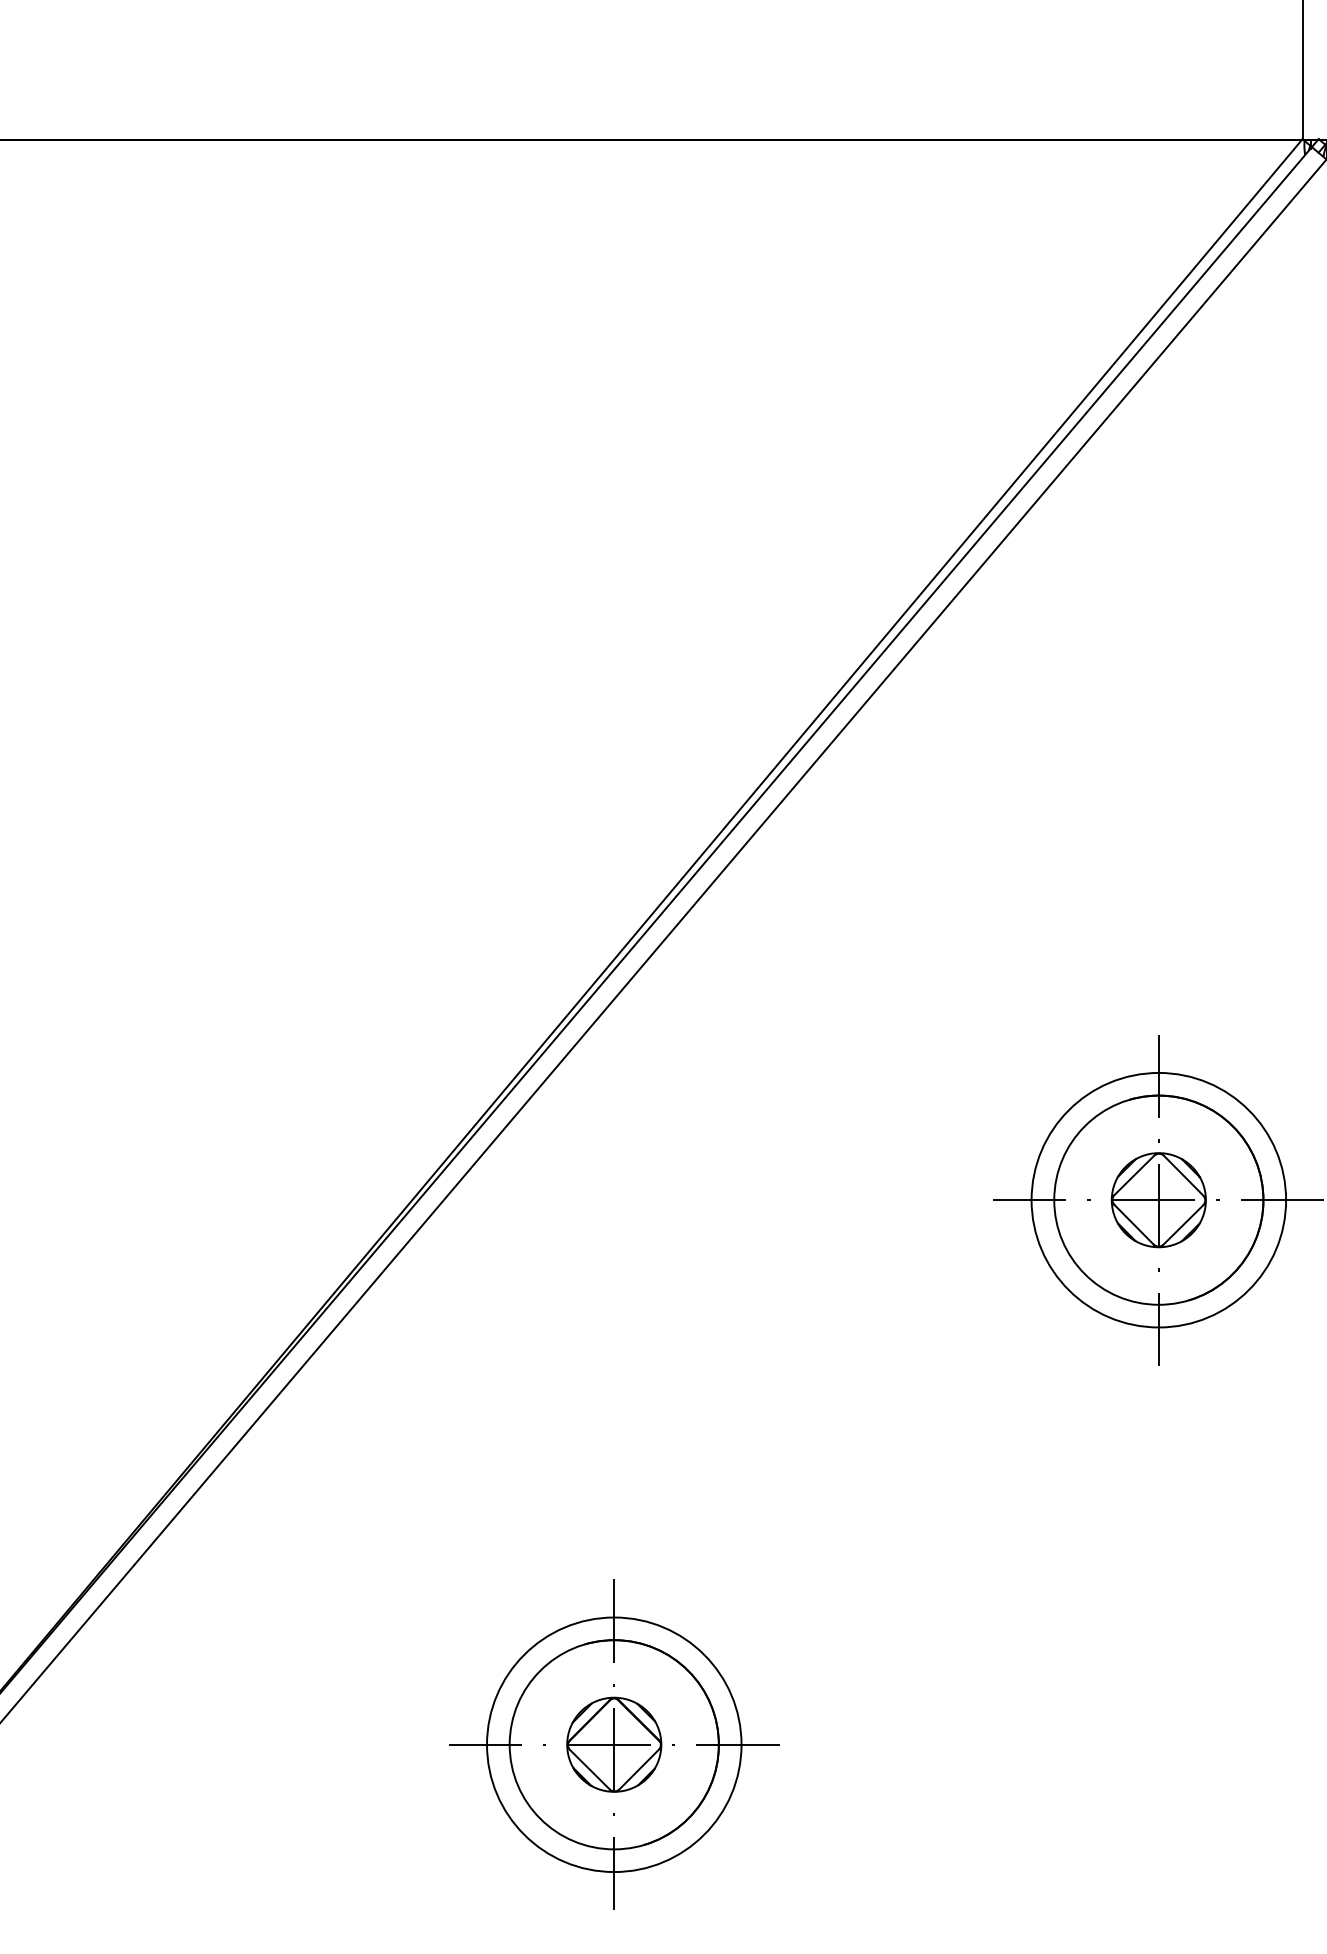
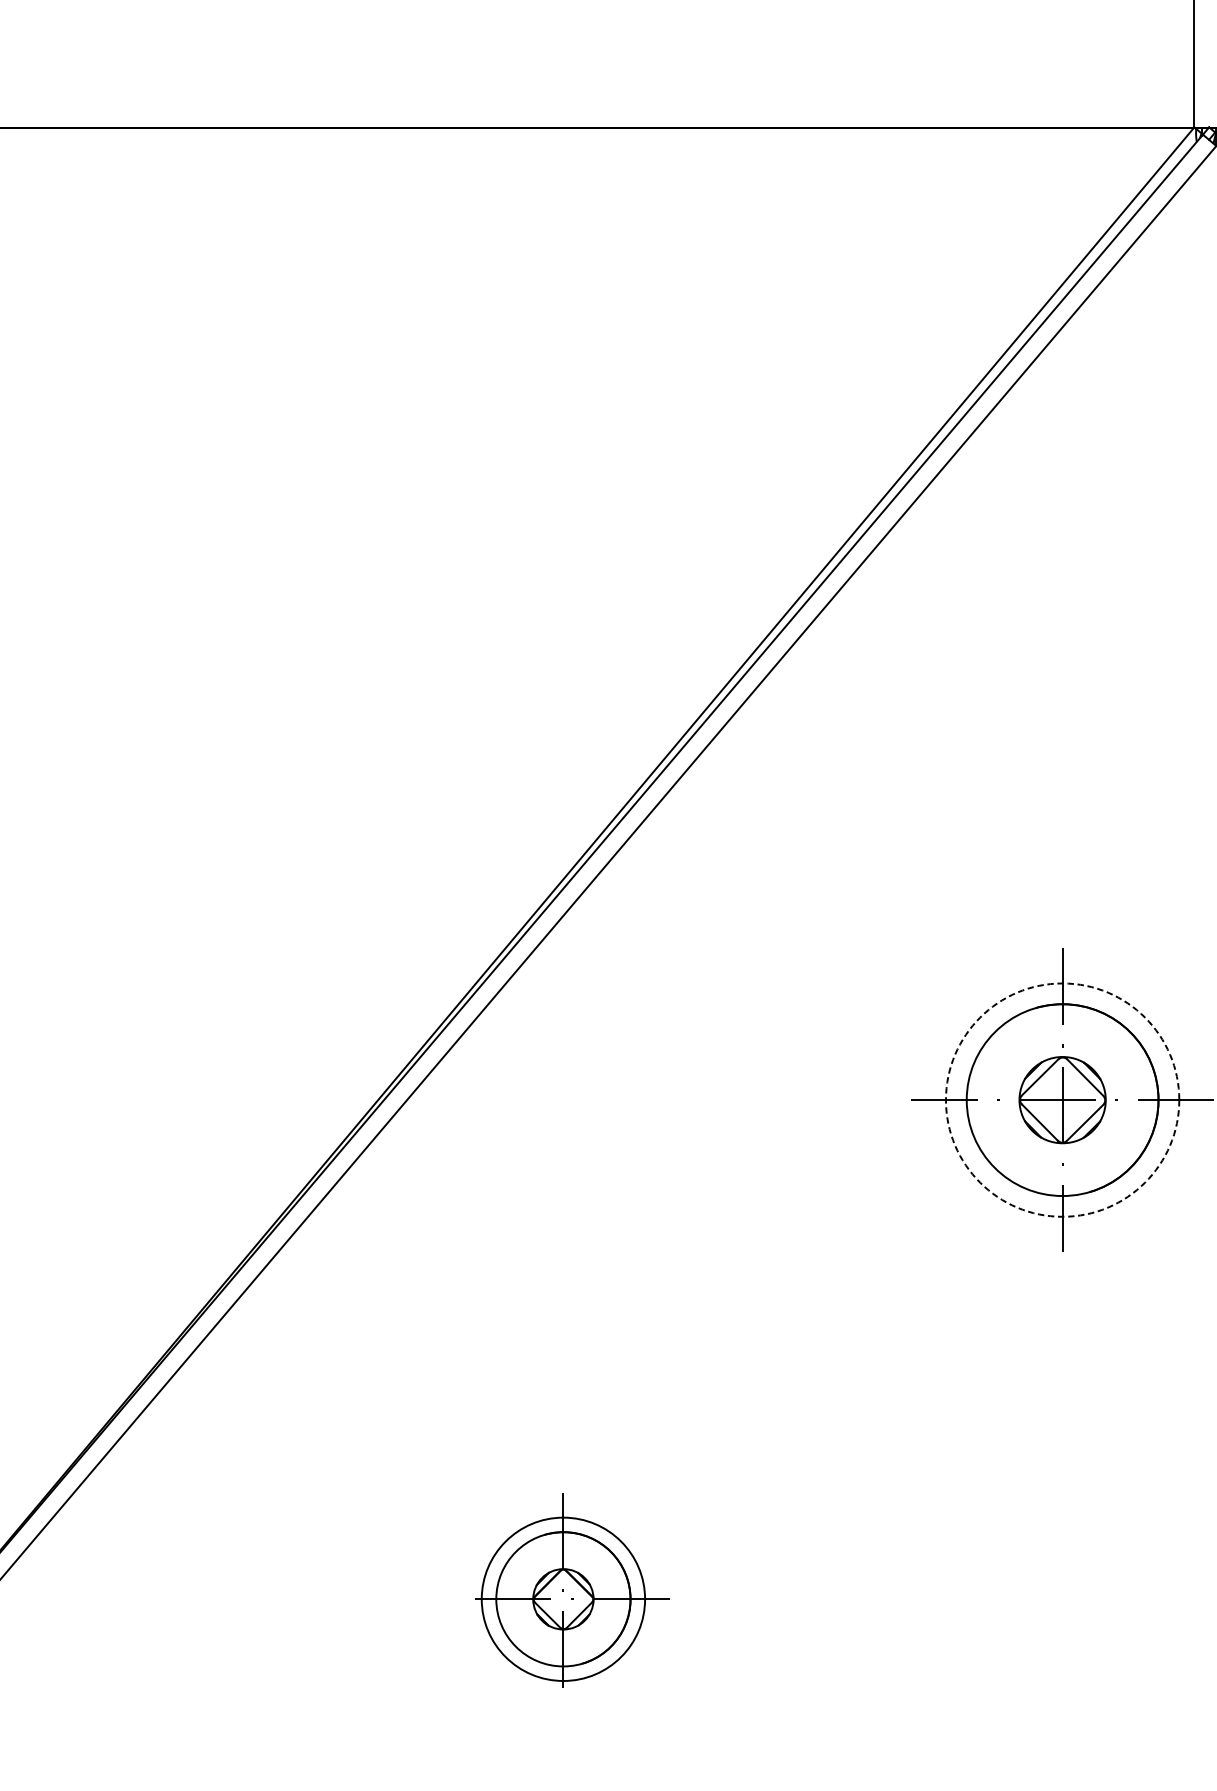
circle: (1158, 1199) -> (1062, 1099), solid -> dashed
part: (614, 1744) -> (563, 1599), size x0.7

